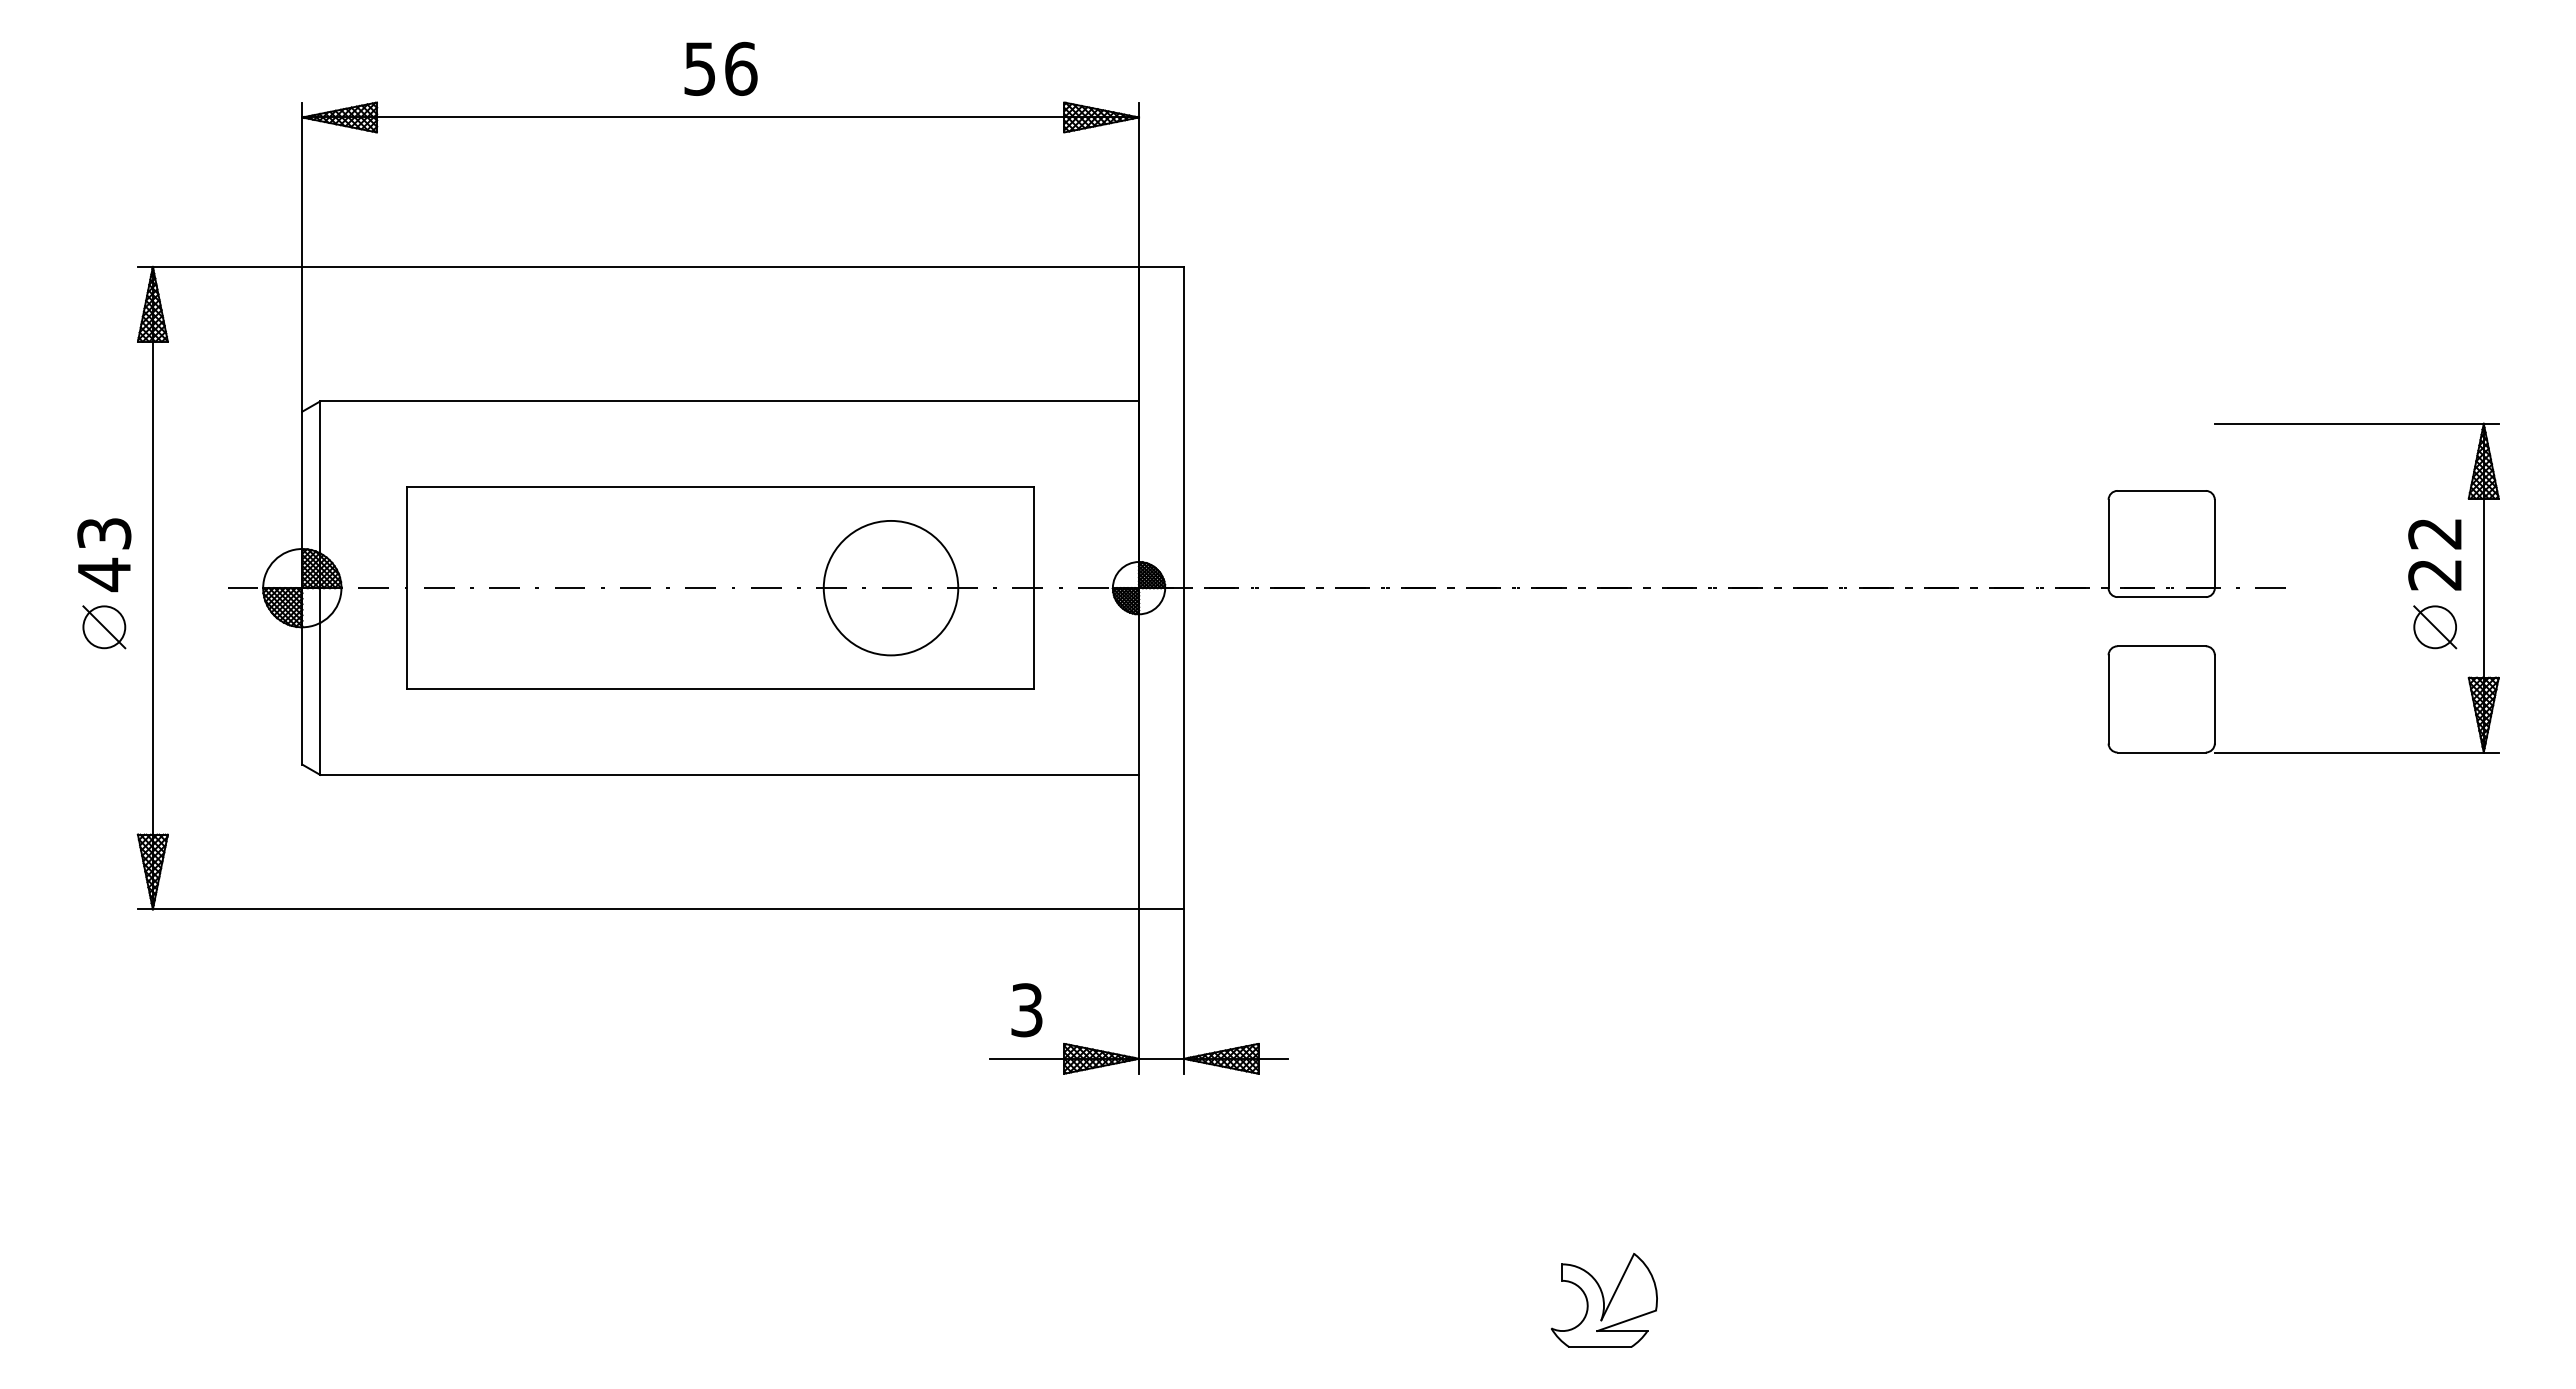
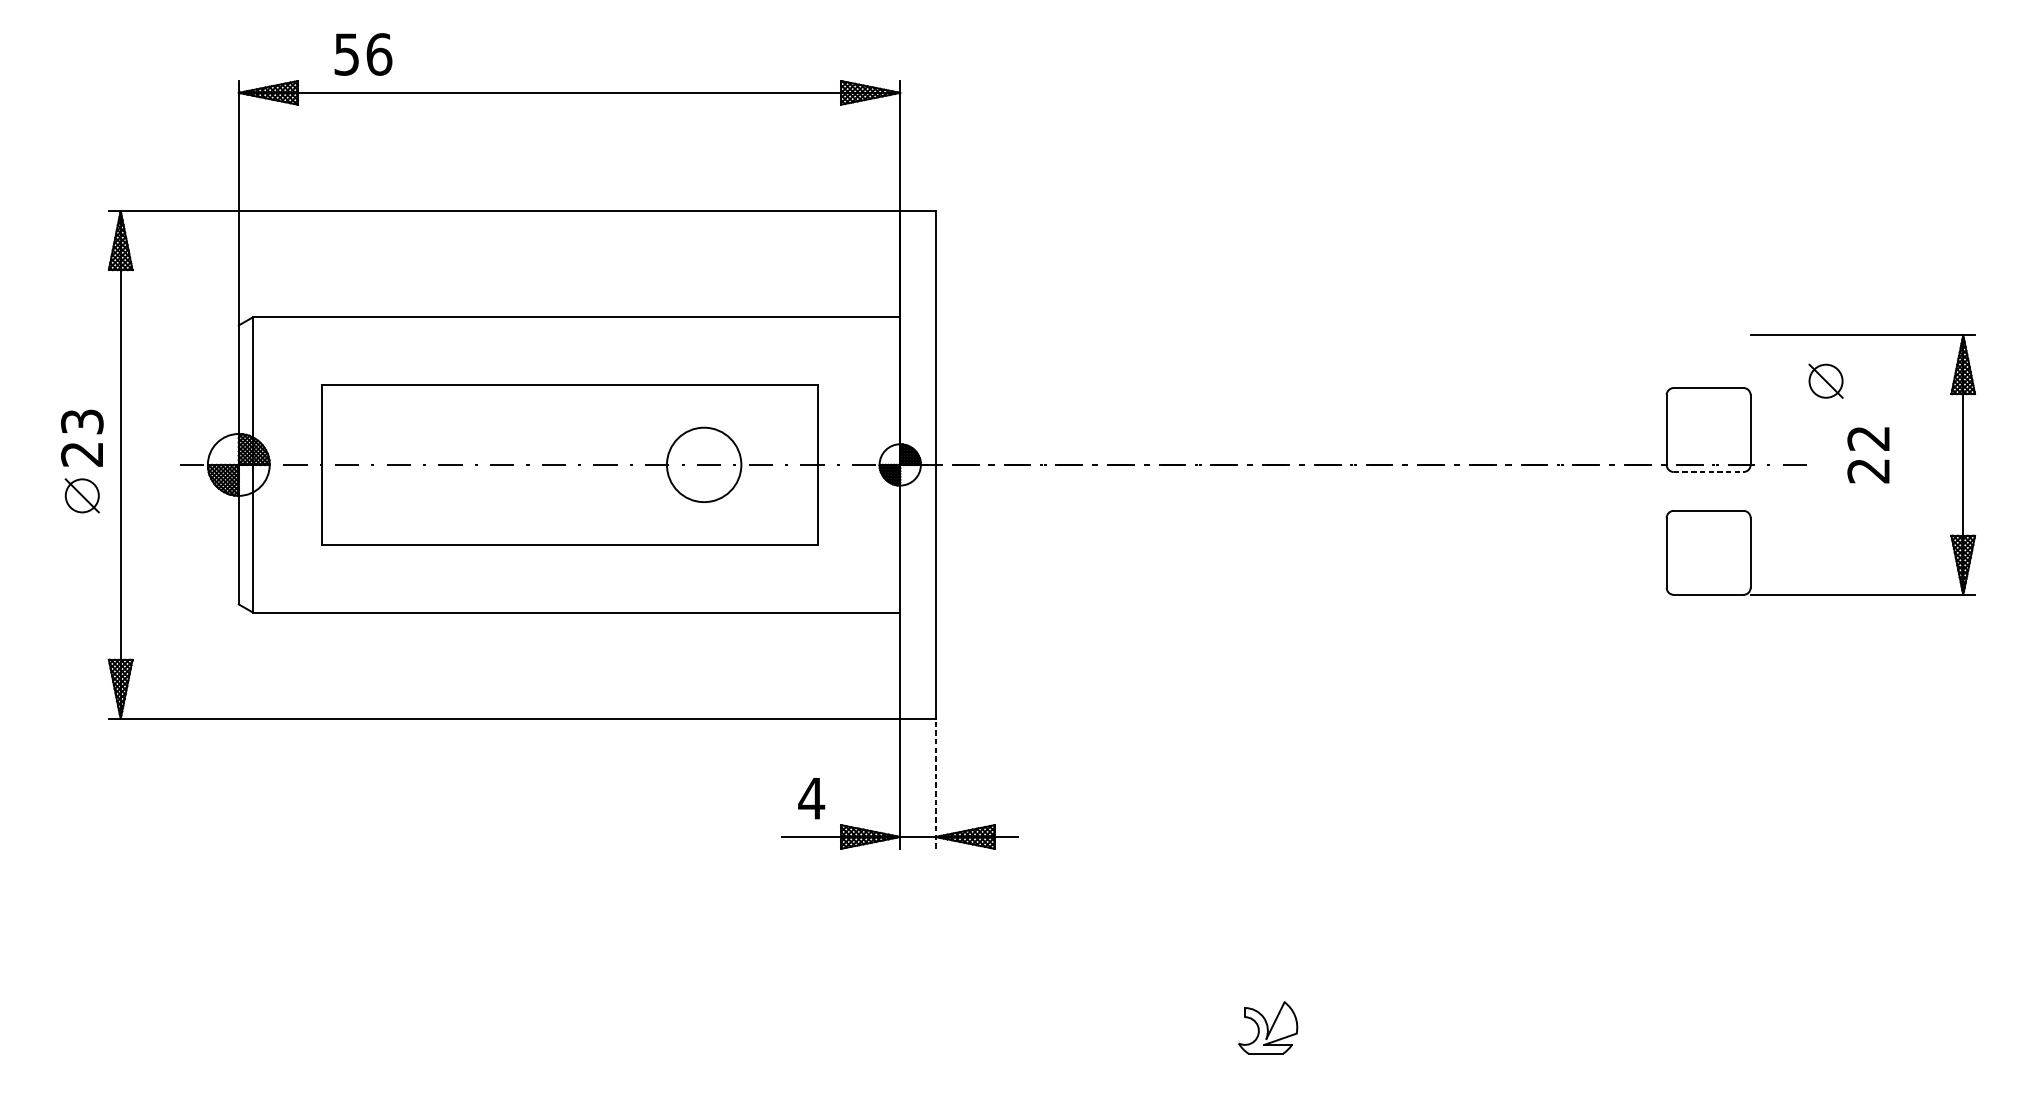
text: (720, 68) -> (363, 54), moved
text: (2434, 554) -> (1868, 454), moved
text: (103, 574) -> (81, 454), 43 -> 23
circle: (890, 587) -> (703, 464), size x0.7
line: (2162, 597) -> (1709, 472), solid -> dashed
part: (2435, 627) -> (1826, 381), moved
line: (1183, 991) -> (935, 783), solid -> dashed
text: (1026, 1010) -> (811, 798), 3 -> 4
part: (1604, 1300) -> (1268, 1028), size x0.7

